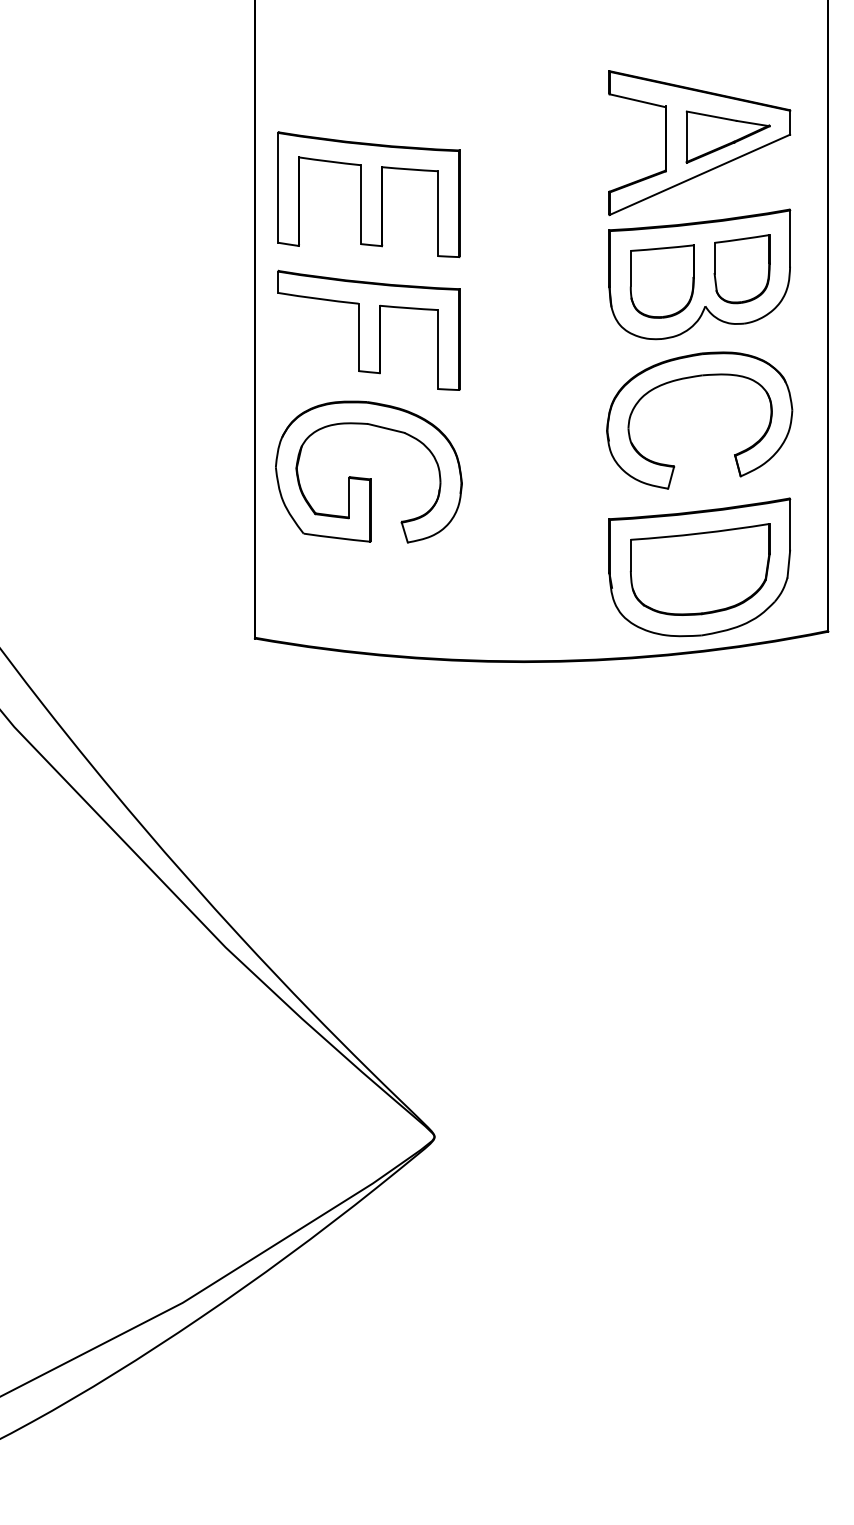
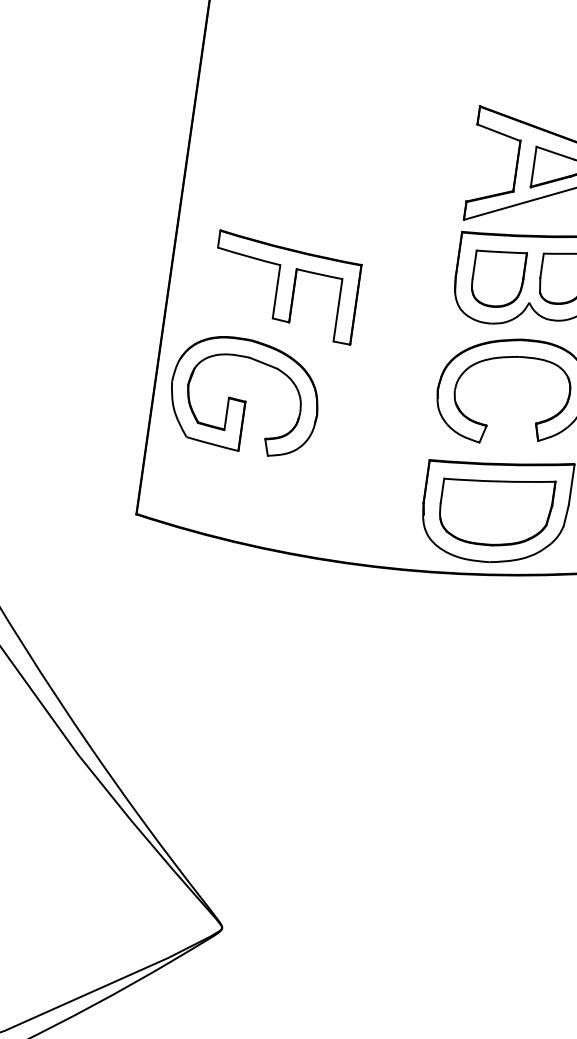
part: (368, 194) -> (275, 176), removed
part: (368, 329) -> (285, 286), moved

